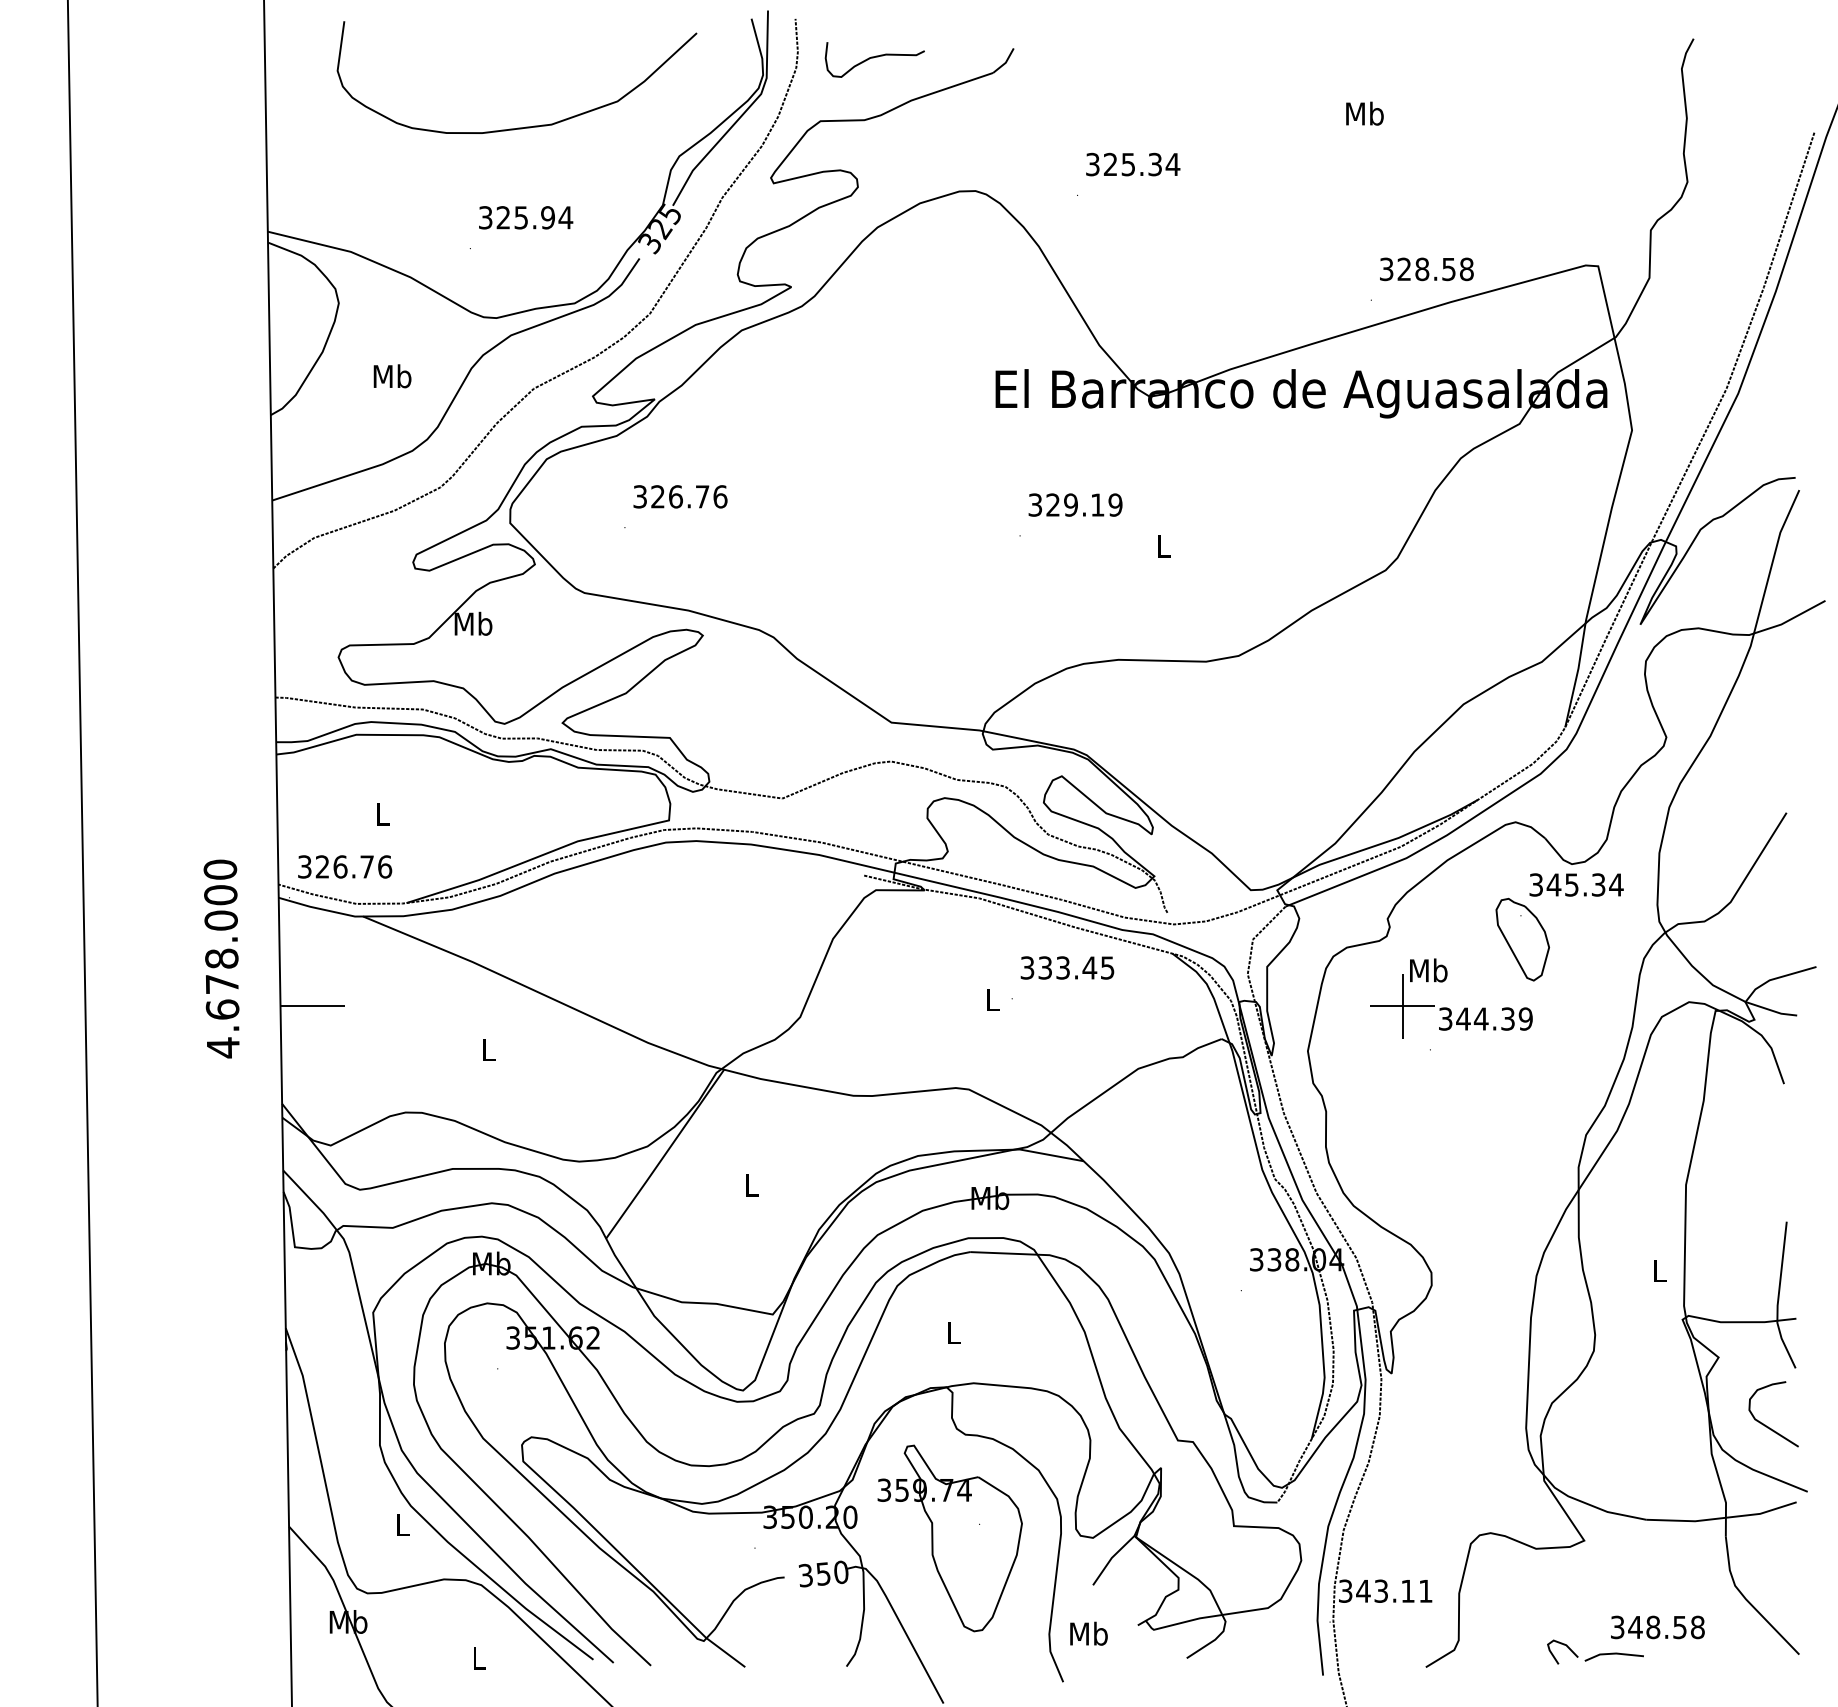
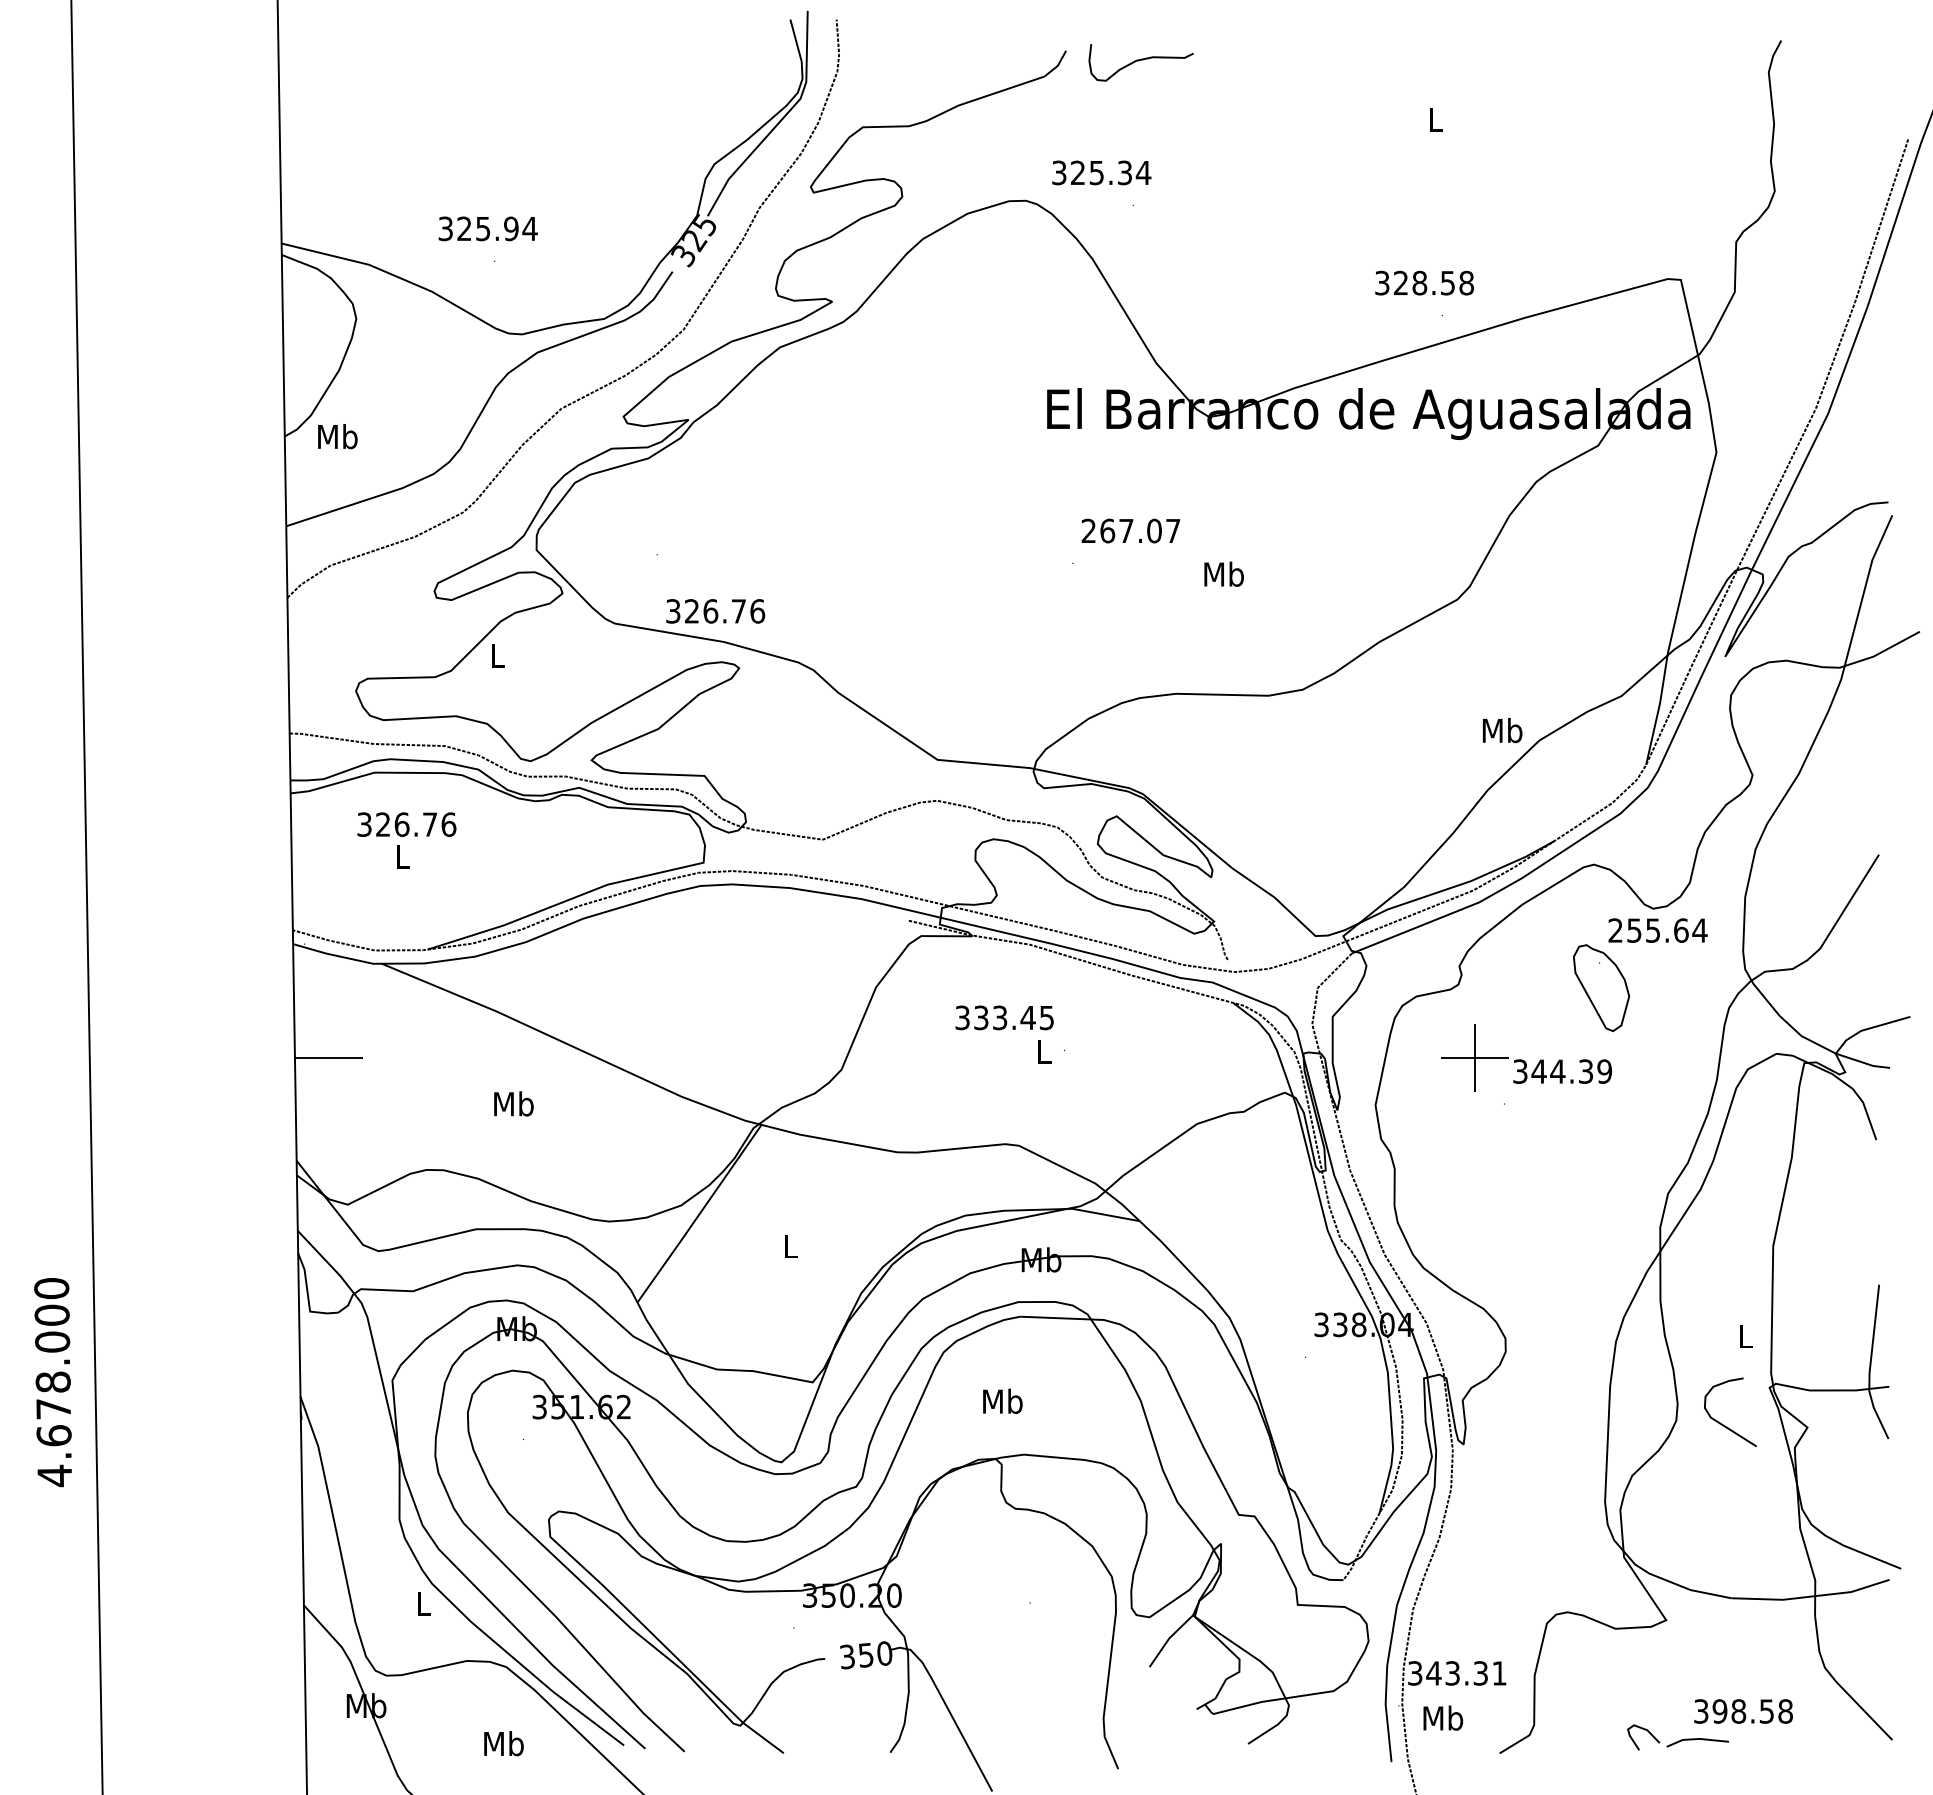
curve: (874, 57) -> (1140, 60), moved
text: (1364, 112) -> (1435, 118), Mb -> L
curve: (521, 127) -> (548, 133), removed
text: (1132, 164) -> (1101, 172), moved
text: (525, 217) -> (487, 228), moved
text: (1426, 268) -> (1424, 282), moved
text: (392, 376) -> (337, 436), moved
text: (680, 496) -> (715, 611), moved
text: (1074, 504) -> (1130, 530), 329.19 -> 267.07
text: (1163, 545) -> (1223, 573), L -> Mb
text: (473, 623) -> (497, 655), Mb -> L
text: (344, 866) -> (406, 824), moved
text: (1567, 884) -> (1648, 930), 345.34 -> 255.64
text: (221, 959) -> (52, 1382), moved
text: (1067, 967) -> (1004, 1017), moved
text: (1428, 970) -> (1502, 730), moved
text: (488, 1049) -> (513, 1103), L -> Mb
text: (953, 1331) -> (1002, 1400), L -> Mb
curve: (1766, 1424) -> (1722, 1423), moved
part: (950, 1538) -> (999, 1617), removed
text: (1407, 1591) -> (1480, 1673), 343.11 -> 343.31
text: (1634, 1627) -> (1719, 1711), 348.58 -> 398.58
text: (1089, 1633) -> (1443, 1717), moved
text: (478, 1657) -> (503, 1743), L -> Mb

